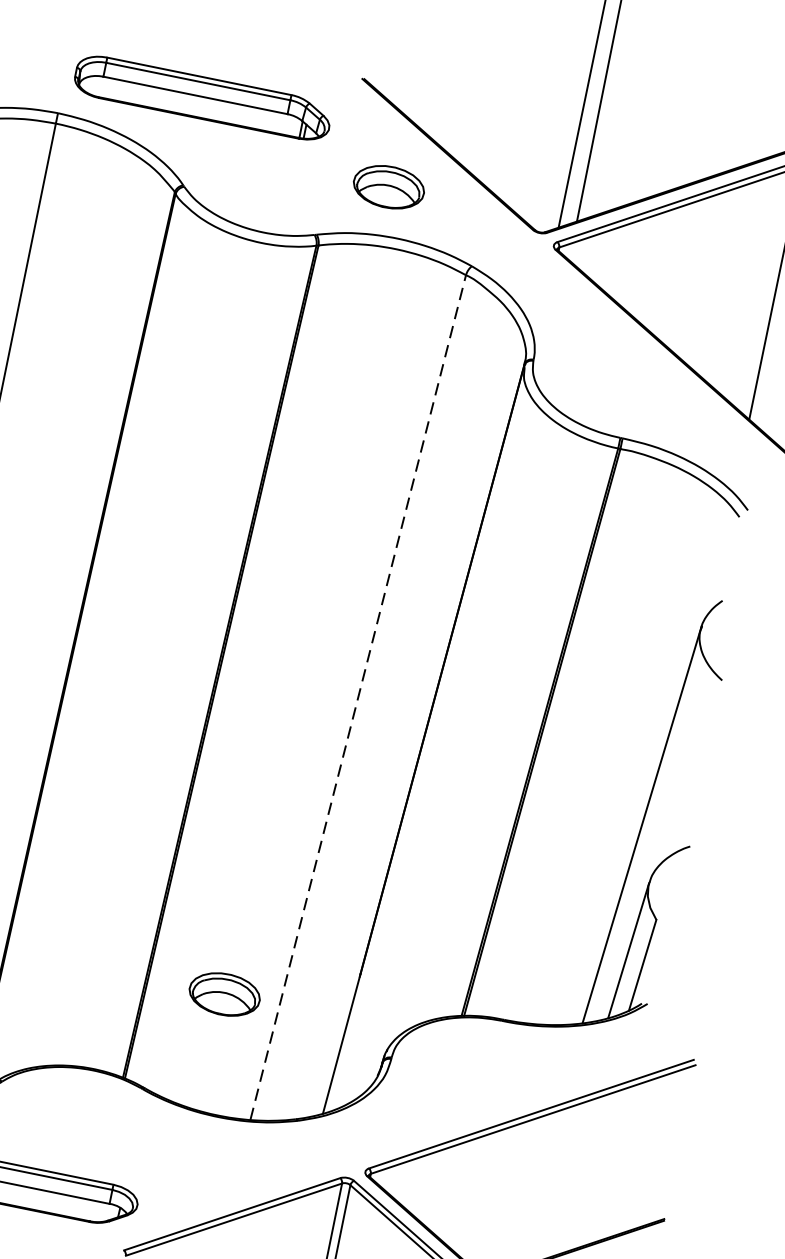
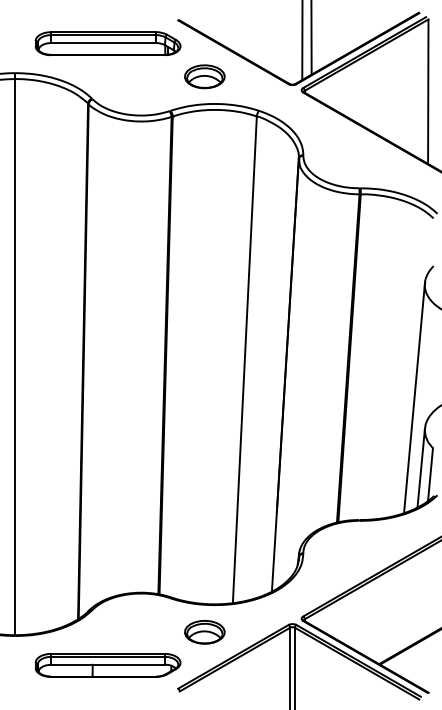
part: (202, 97) -> (107, 43), moved
line: (357, 696) -> (244, 359), dashed -> solid
part: (224, 994) -> (204, 632), moved

